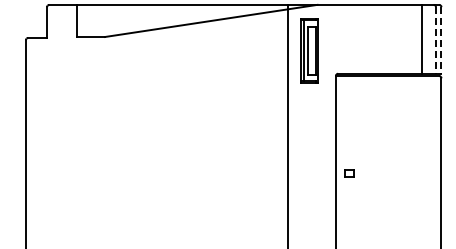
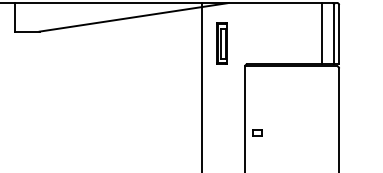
line: (435, 40) -> (333, 34), dashed -> solid
line: (441, 40) -> (339, 34), dashed -> solid
part: (309, 50) -> (221, 43), size x0.71
part: (349, 173) -> (257, 132), moved

